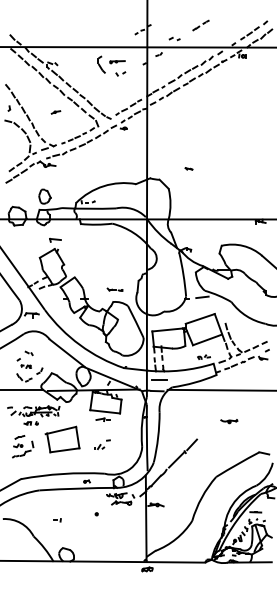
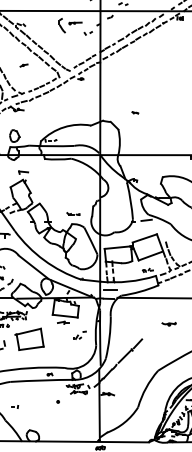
part: (120, 73) -> (88, 32), moved
part: (102, 444) -> (79, 335), moved
part: (57, 520) -> (15, 407), moved

